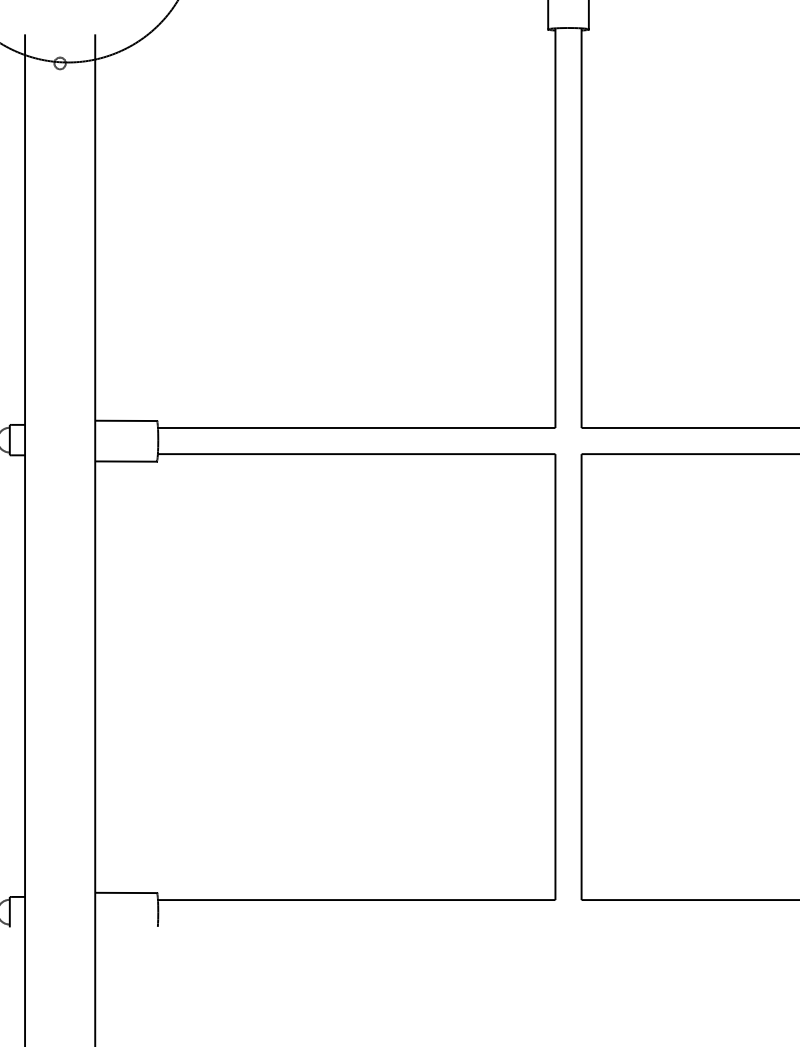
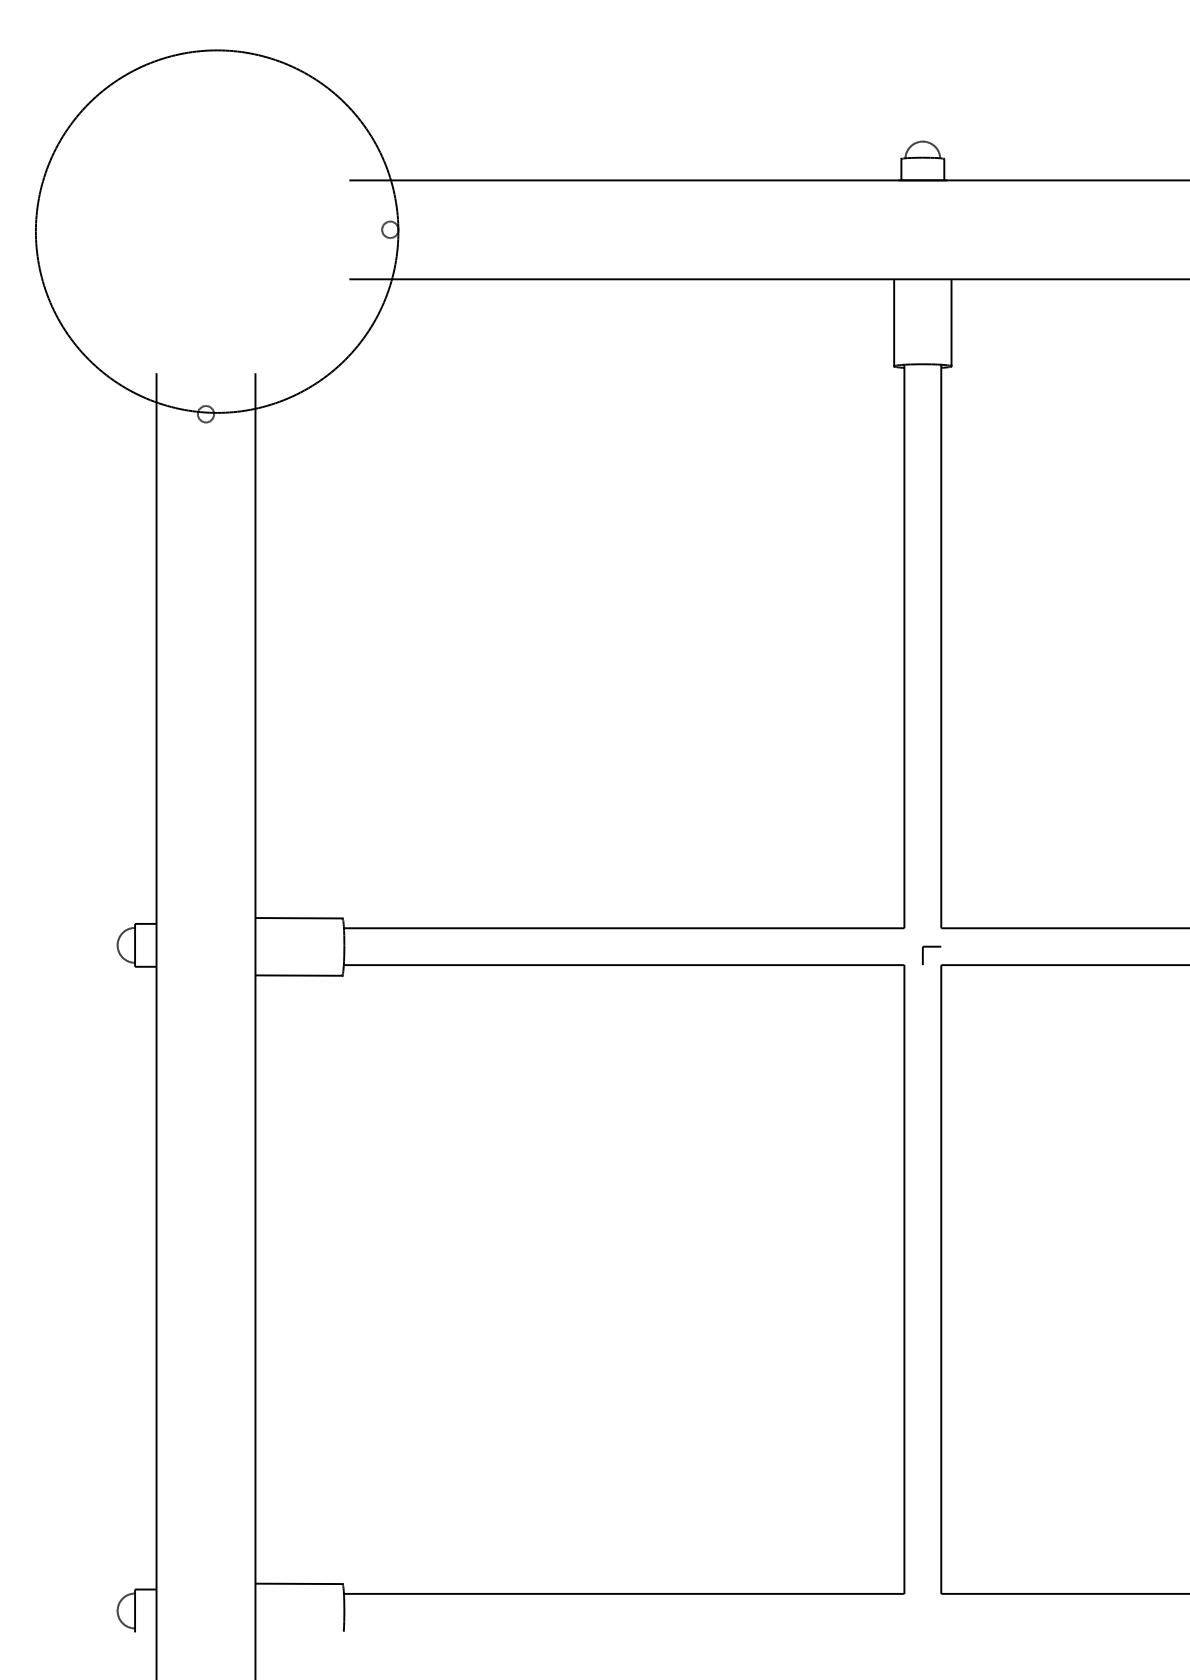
part: (574, 441) -> (931, 947), added

